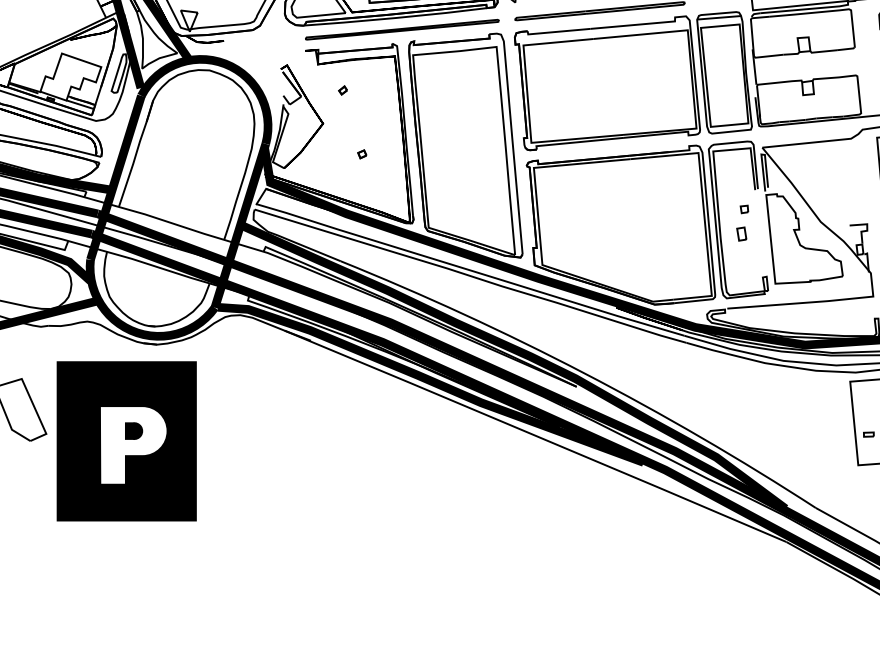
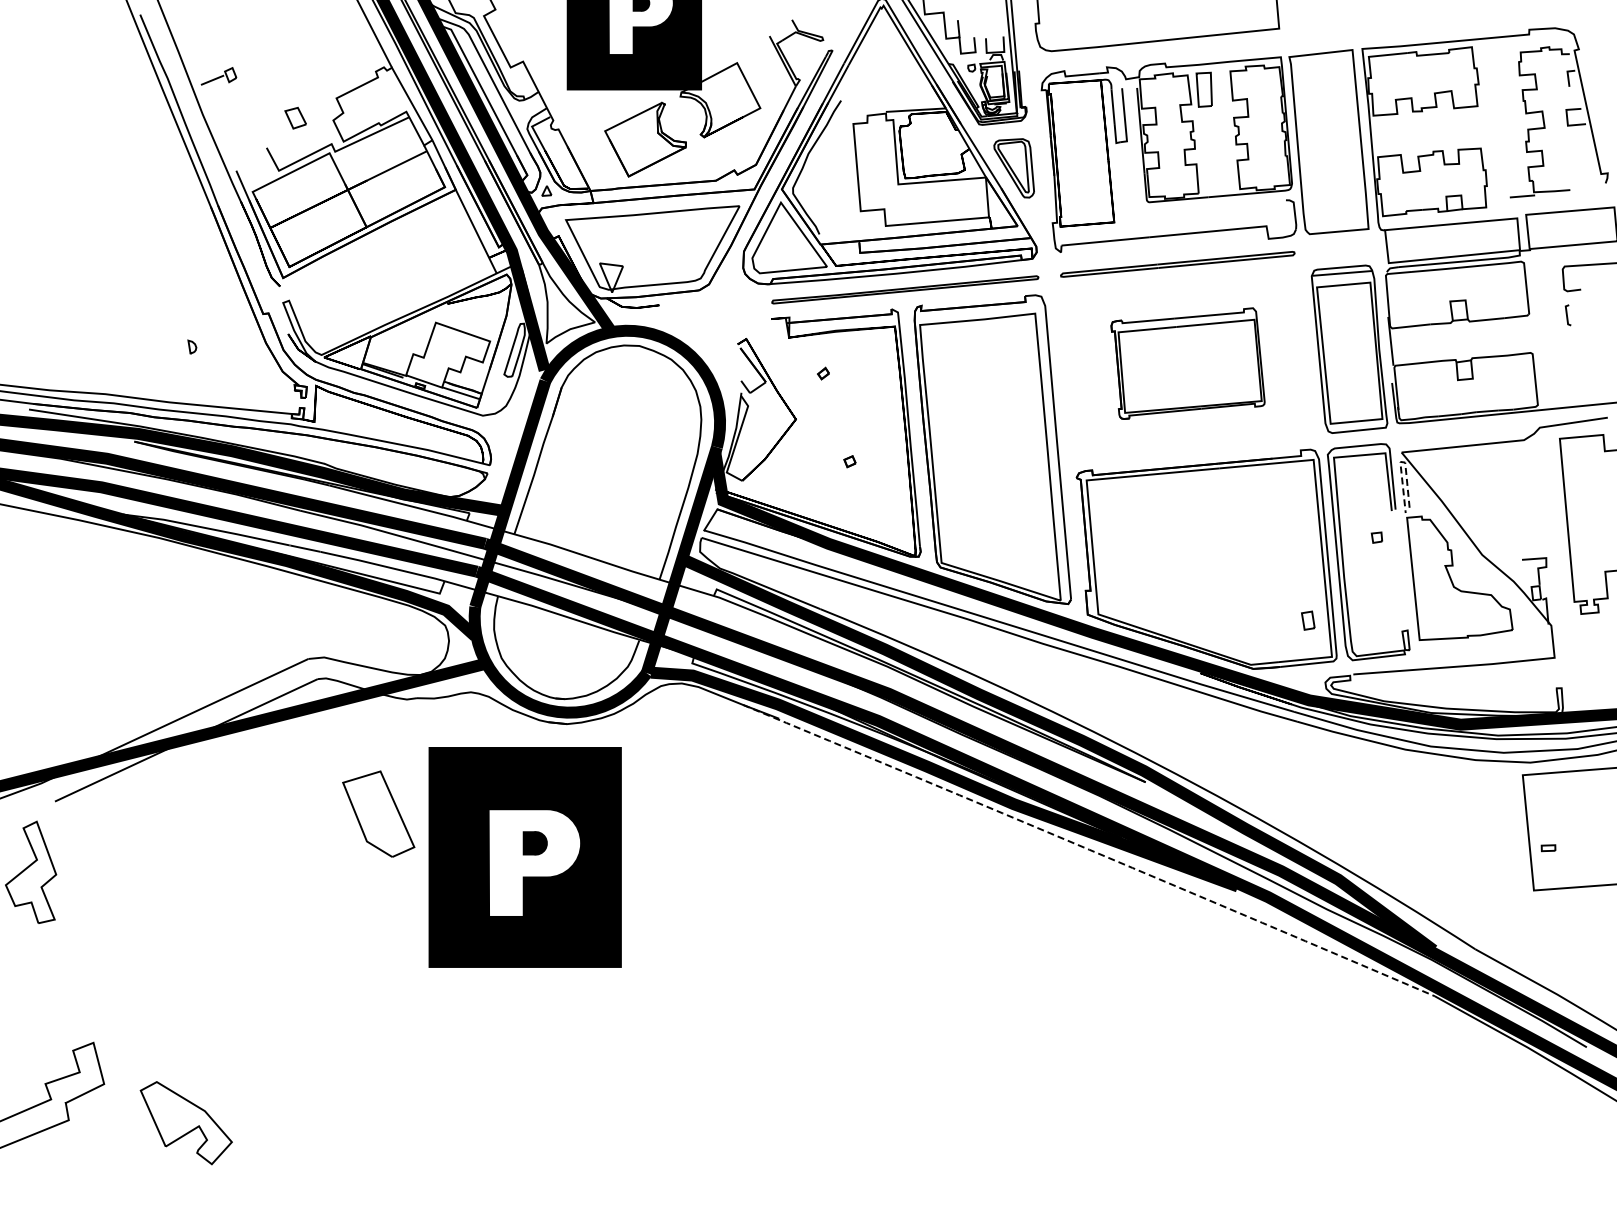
part: (607, 83) -> (1187, 363), size x0.6
line: (761, 154) -> (1400, 461), solid -> dashed
part: (741, 233) -> (1308, 620), moved
line: (535, 435) -> (1089, 849), solid -> dashed

